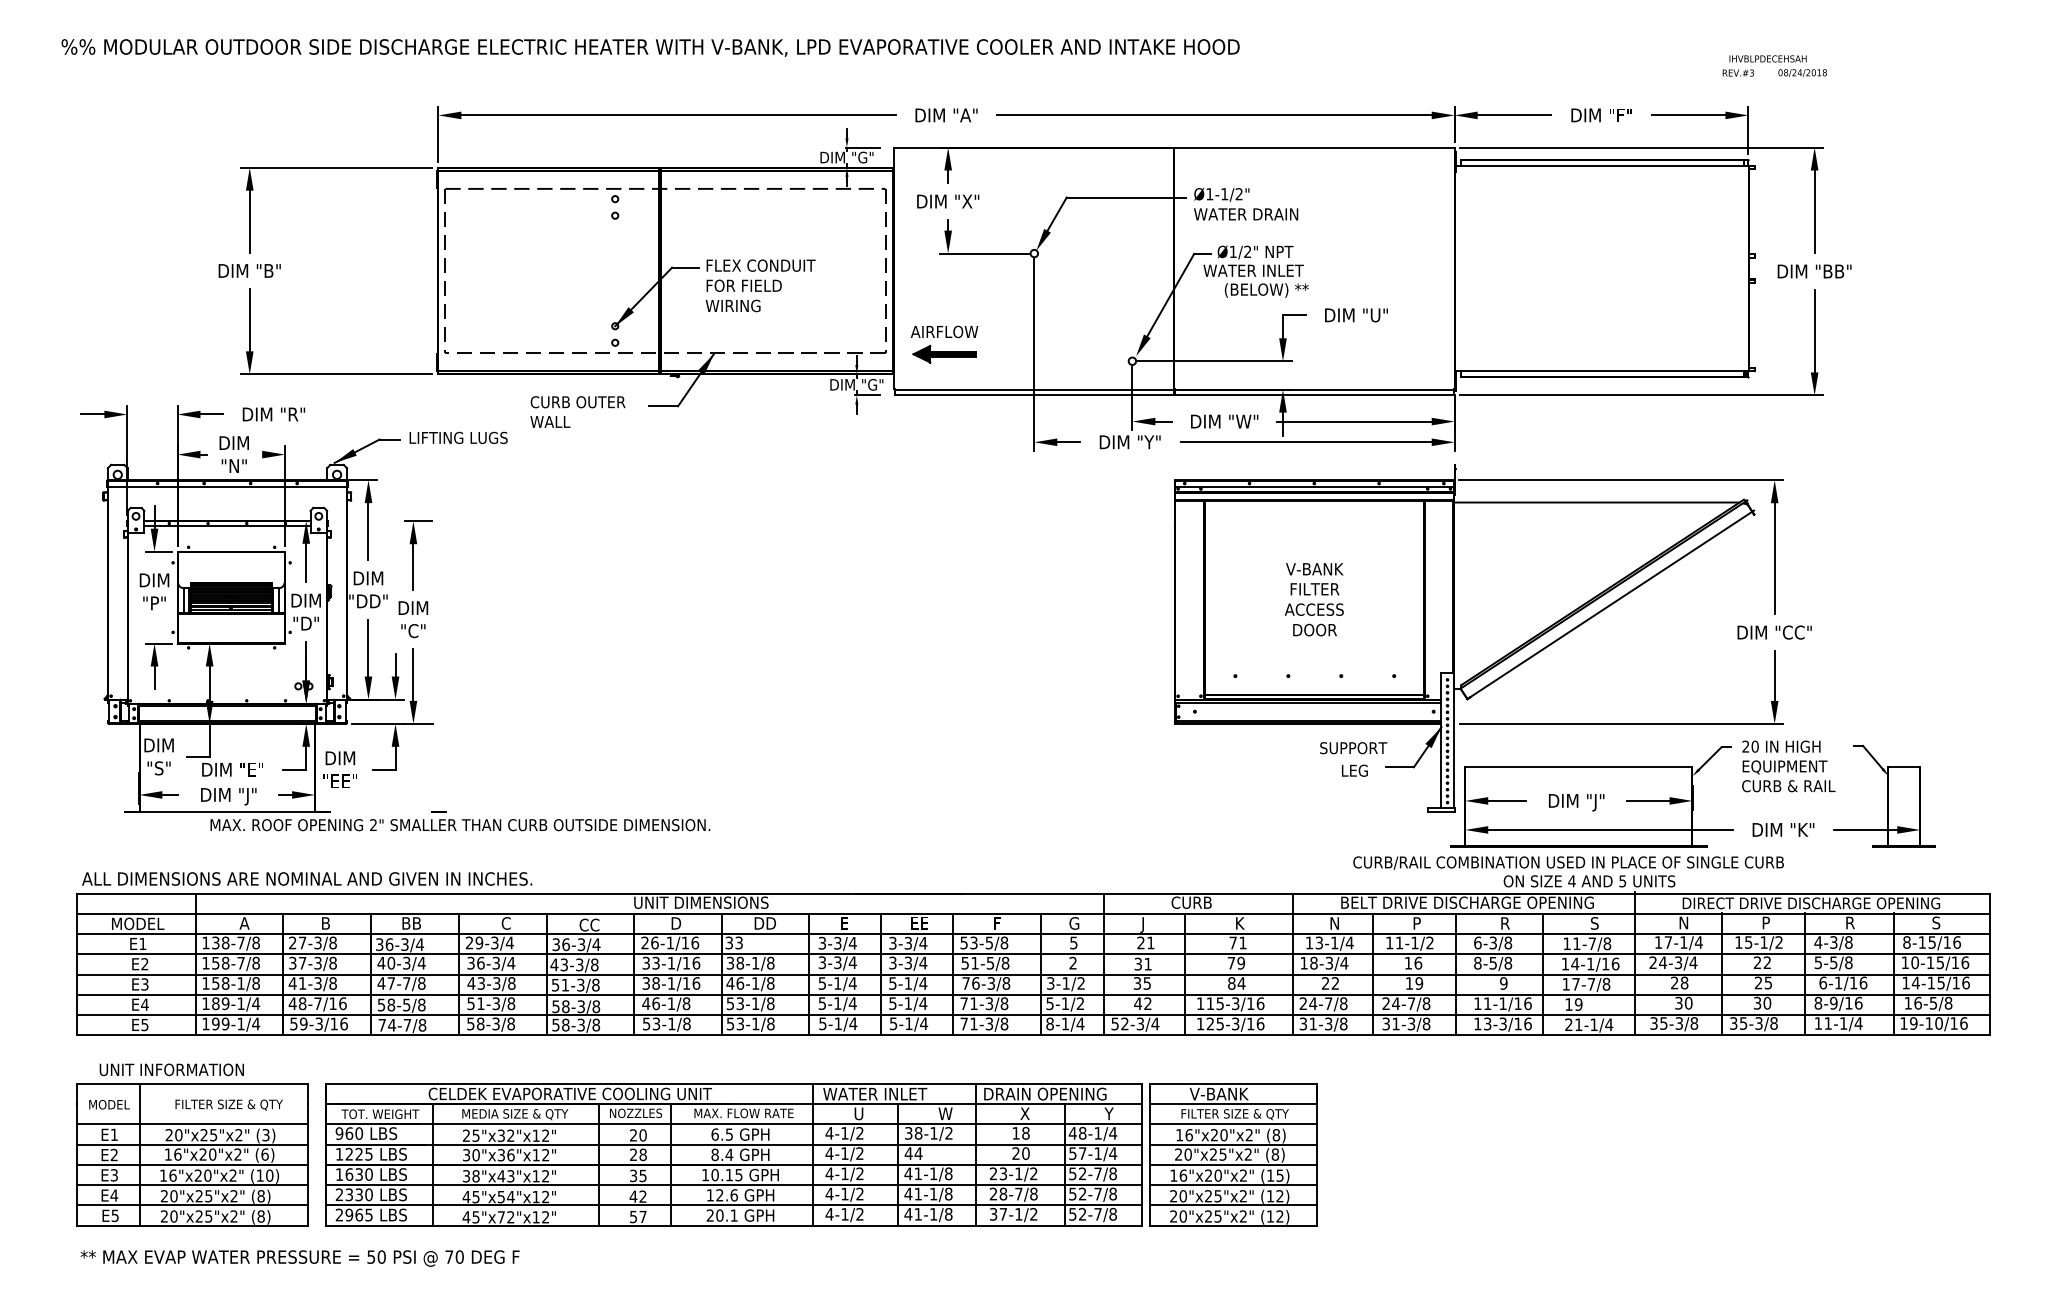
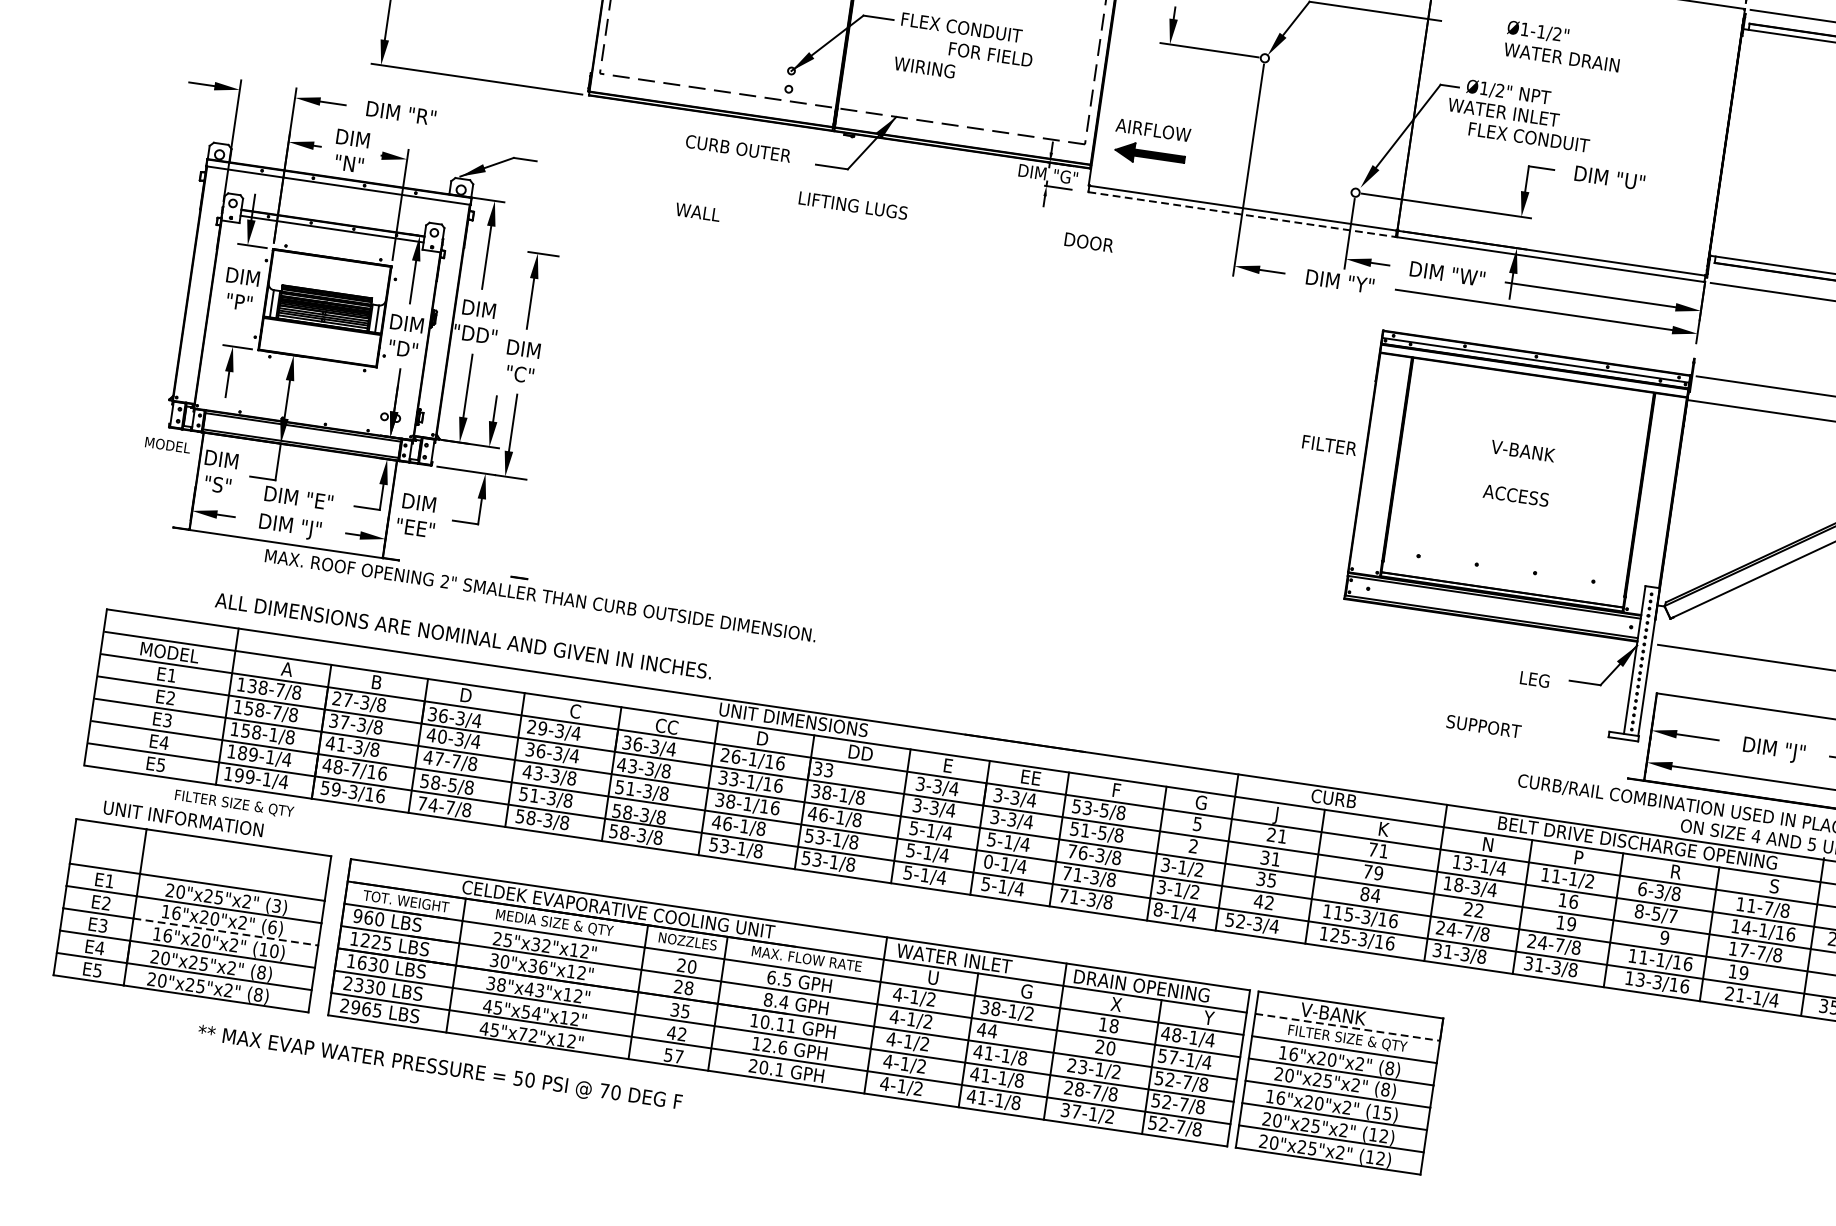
text: (1246, 204) -> (1563, 46), moved
text: (743, 285) -> (990, 54), moved
text: (1279, 290) -> (1529, 138), (BELOW) ** -> FLEX CONDUIT
line: (1034, 395) -> (1242, 214), solid -> dashed
text: (550, 421) -> (698, 211), moved
text: (458, 437) -> (853, 205), moved
text: (1314, 589) -> (1328, 445), moved
text: (1314, 629) -> (1088, 241), moved
text: (1353, 748) -> (1483, 726), moved
text: (307, 878) -> (464, 635), moved
text: (412, 923) -> (472, 696), BB -> D
text: (1508, 962) -> (1673, 915), 8-5/8 -> 8-5/7
text: (892, 1003) -> (988, 861), 5-1/4 -> 0-1/4
text: (1049, 1003) -> (1161, 886), 5-1/2 -> 3-1/2
text: (109, 1104) -> (167, 444), moved
text: (228, 1104) -> (233, 803), moved
line: (1233, 1104) -> (1347, 1027), solid -> dashed
text: (945, 1113) -> (1028, 991), W -> G
line: (224, 1164) -> (226, 931), solid -> dashed
text: (738, 1175) -> (790, 1026), 10.15 -> 10.11
text: (299, 1258) -> (439, 1068), moved

